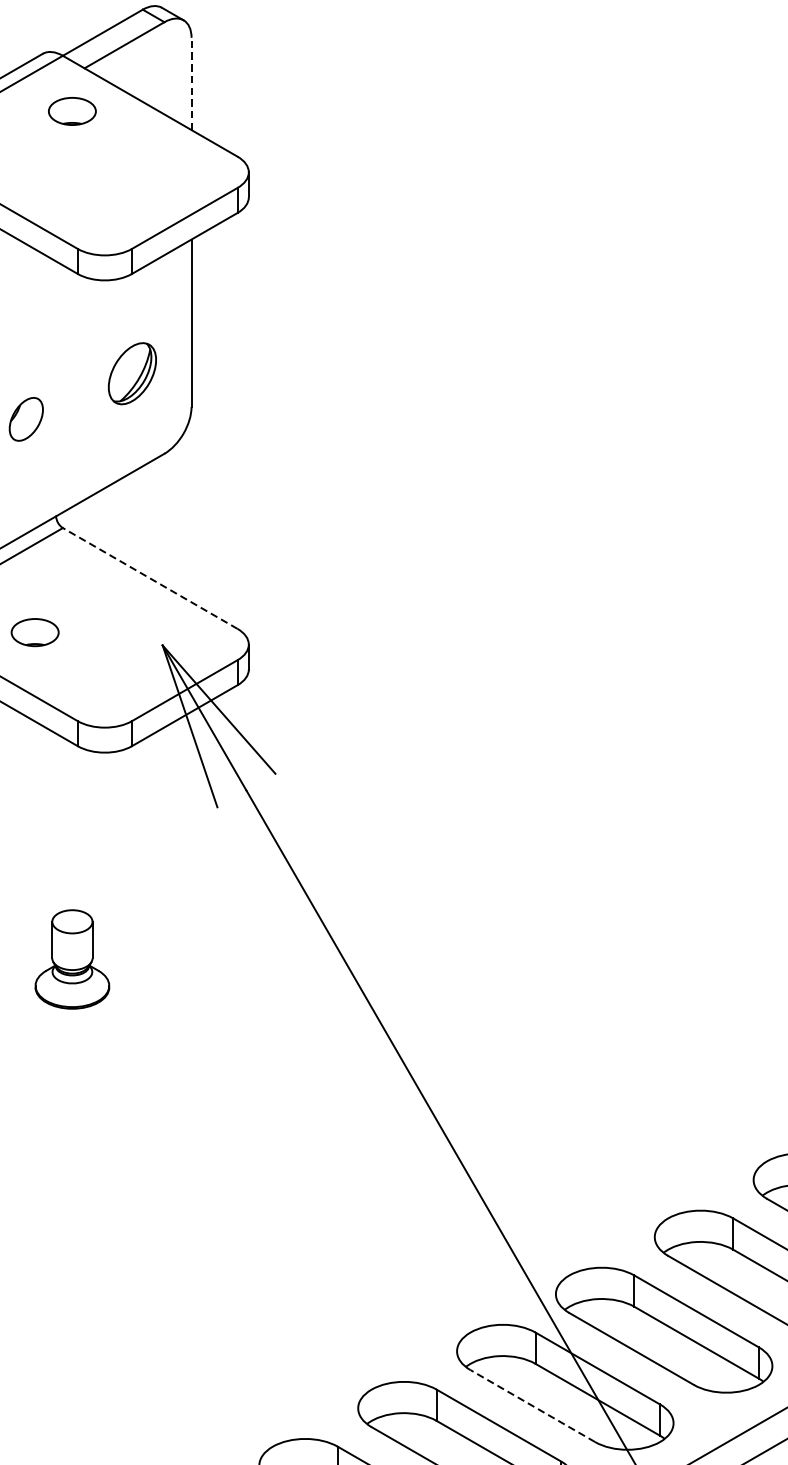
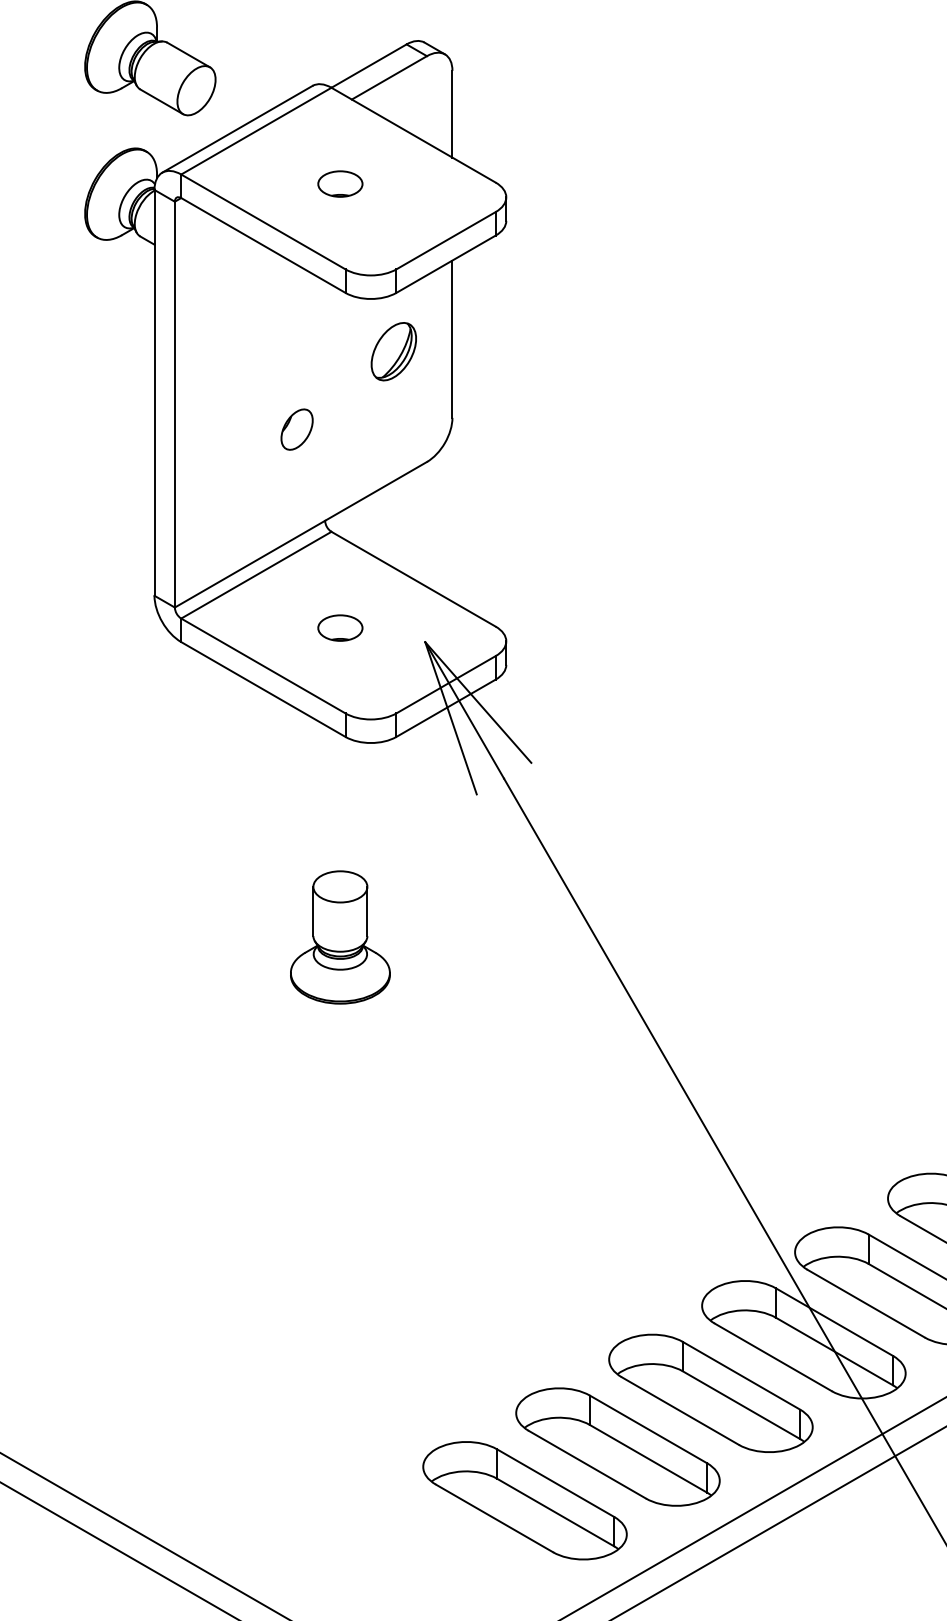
line: (191, 83) -> (452, 113), dashed -> solid
part: (72, 110) -> (340, 183), moved
part: (132, 373) -> (393, 351), moved
line: (150, 578) -> (413, 579), dashed -> solid
part: (35, 631) -> (340, 627), moved
part: (72, 959) -> (340, 937), size x1.43
line: (532, 1406) -> (773, 1357), dashed -> solid

